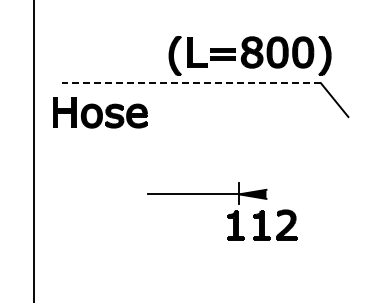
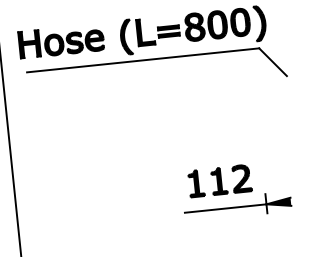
line: (191, 83) -> (143, 60), dashed -> solid
part: (100, 112) -> (61, 40), moved
part: (207, 193) -> (238, 206), moved

